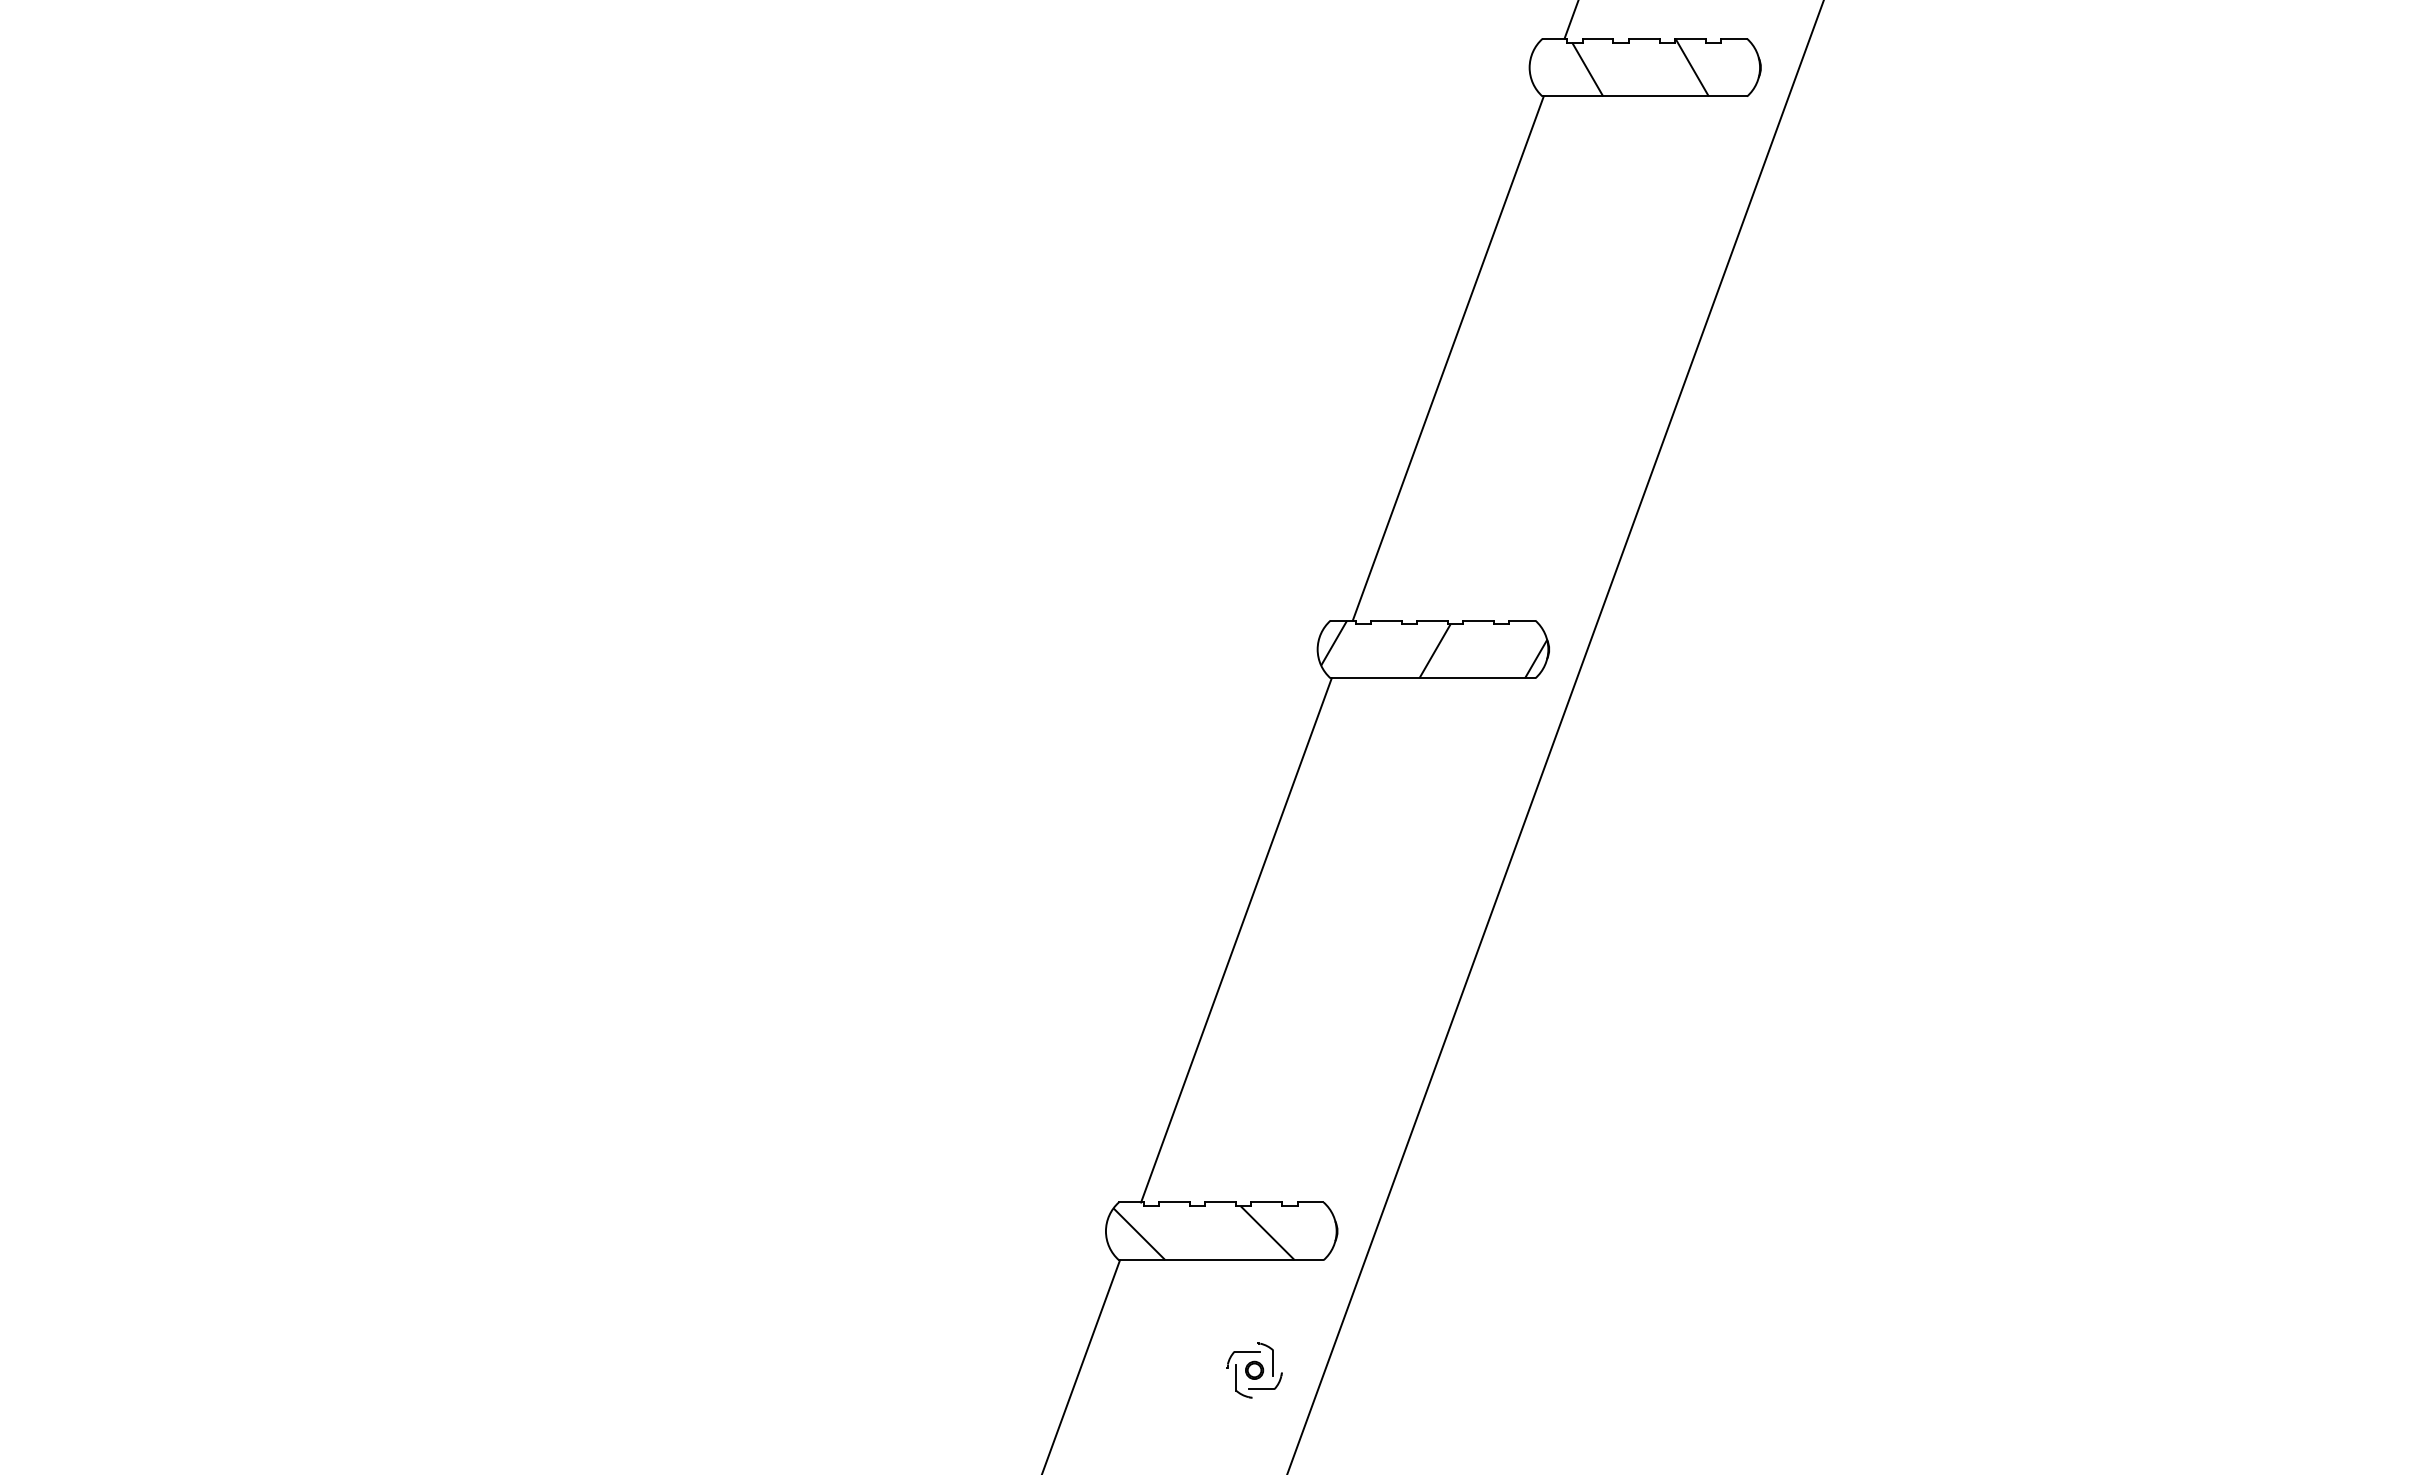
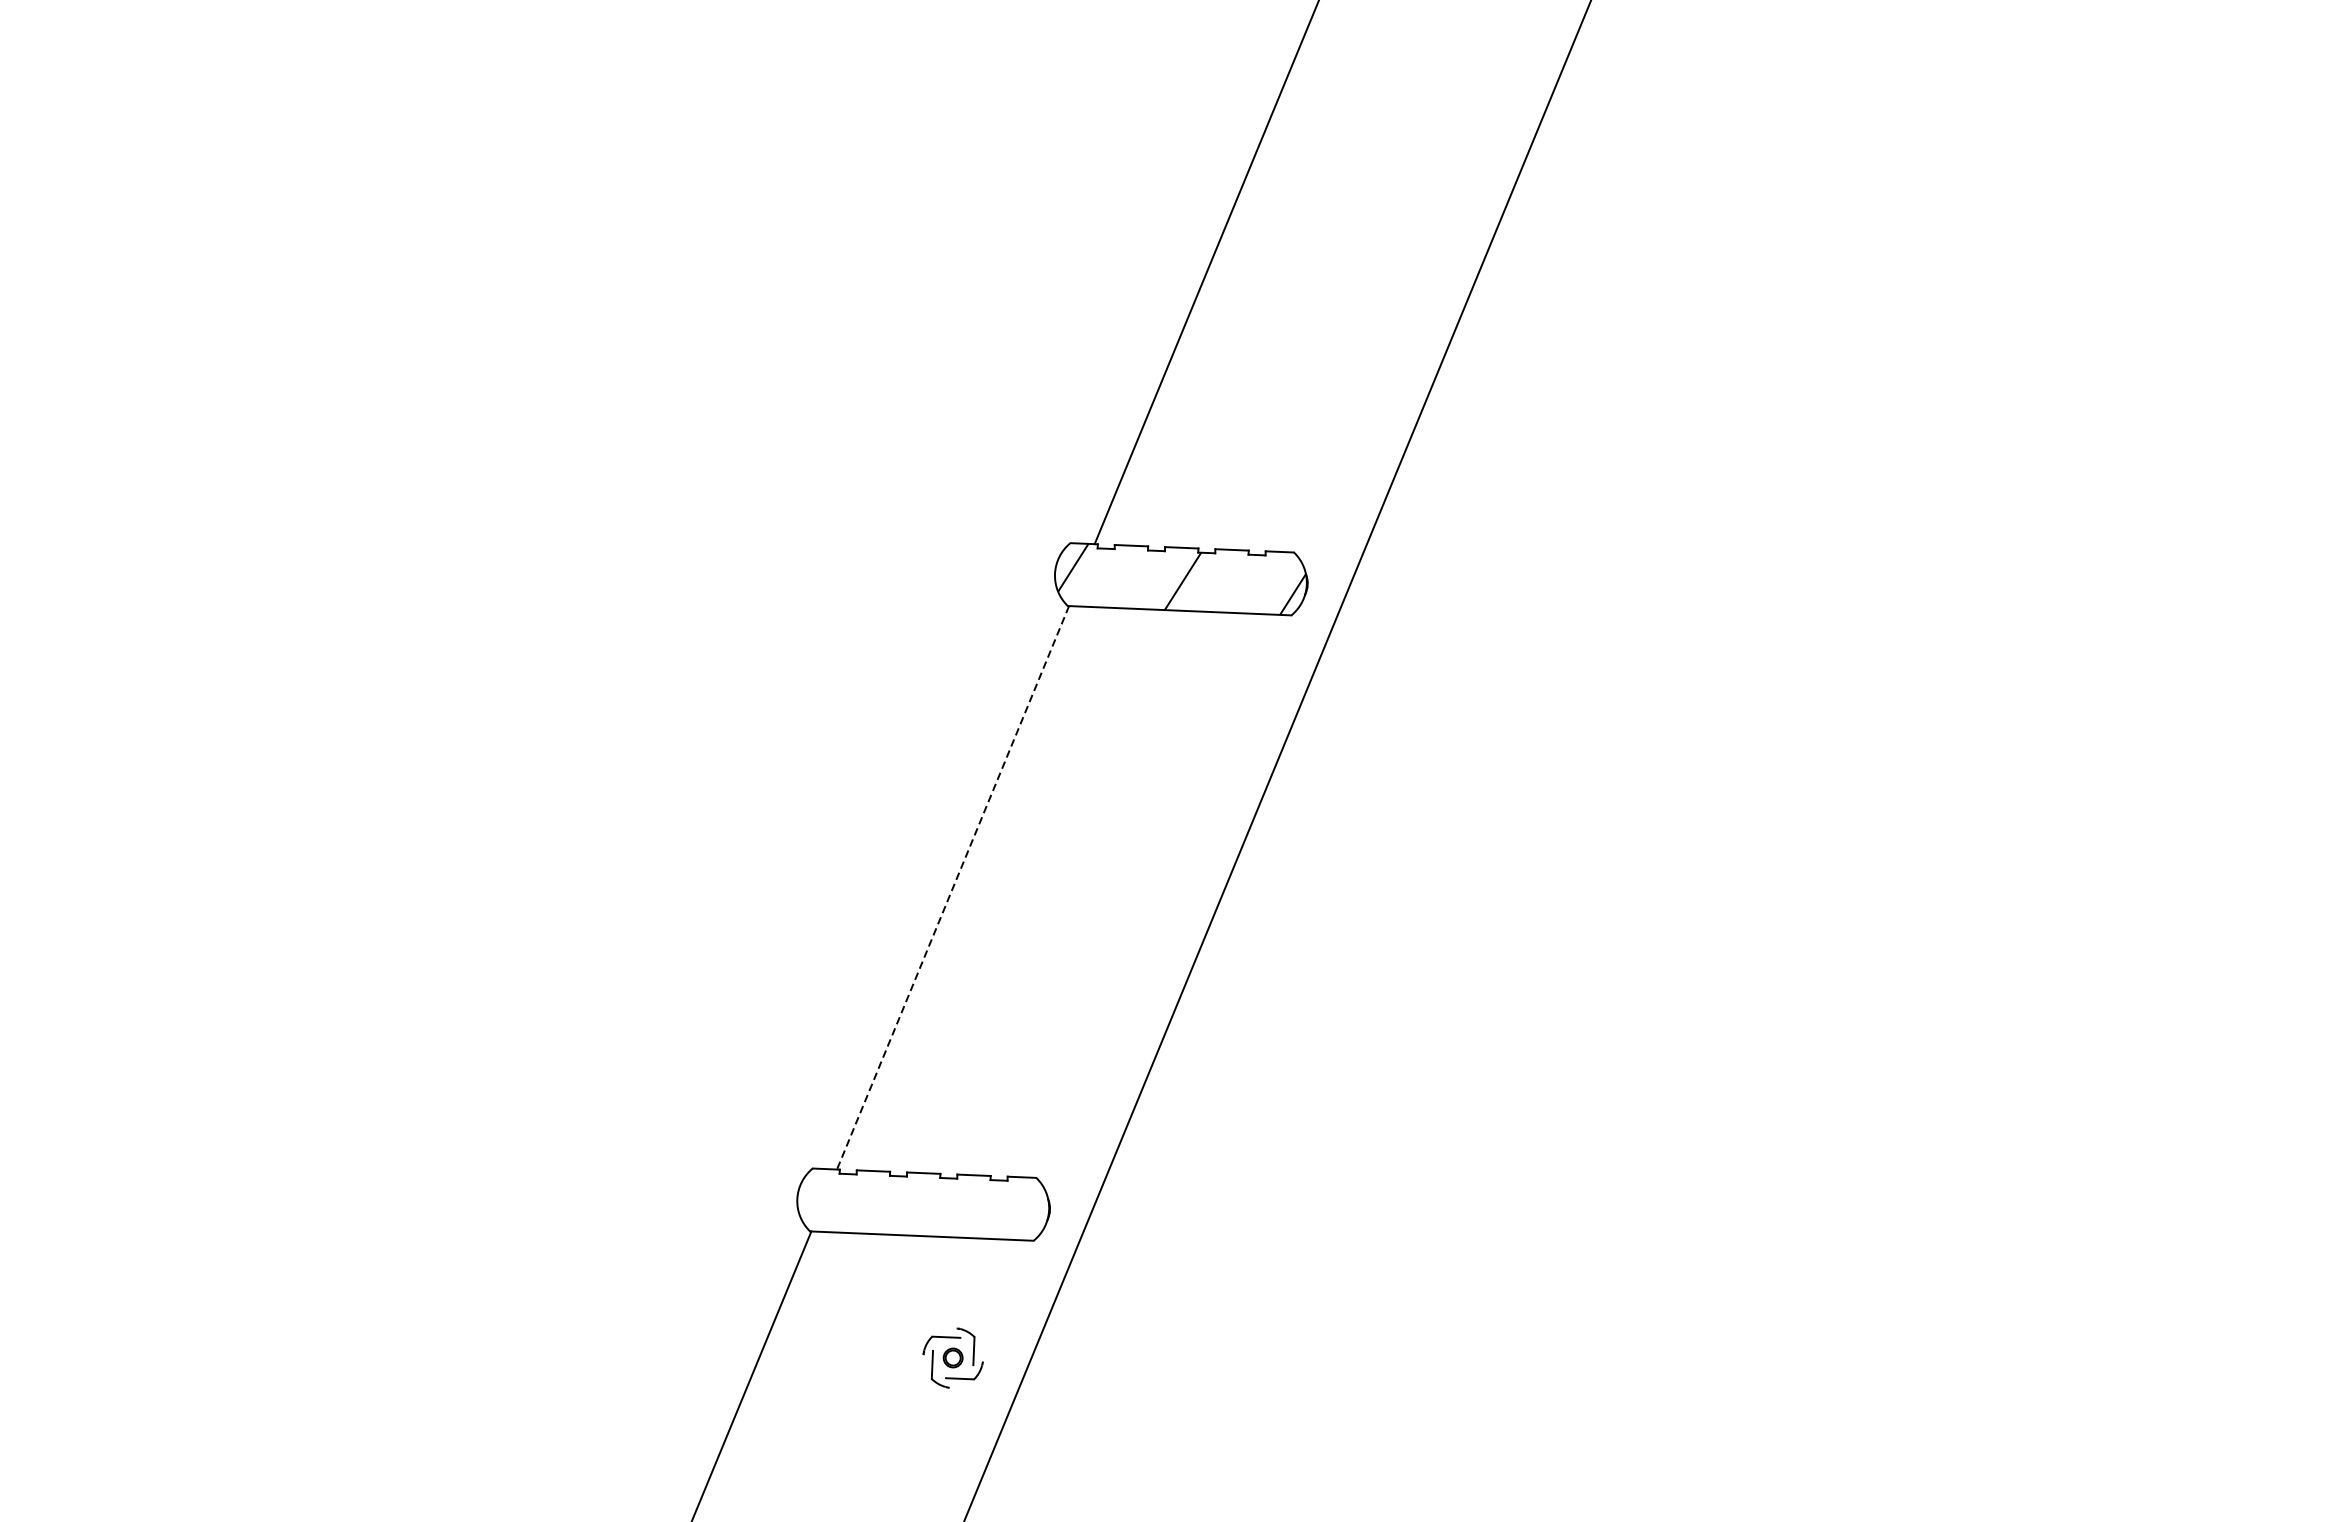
line: (1236, 940) -> (953, 887), solid -> dashed
hatch: (1203, 1233) -> (903, 1206), removed

